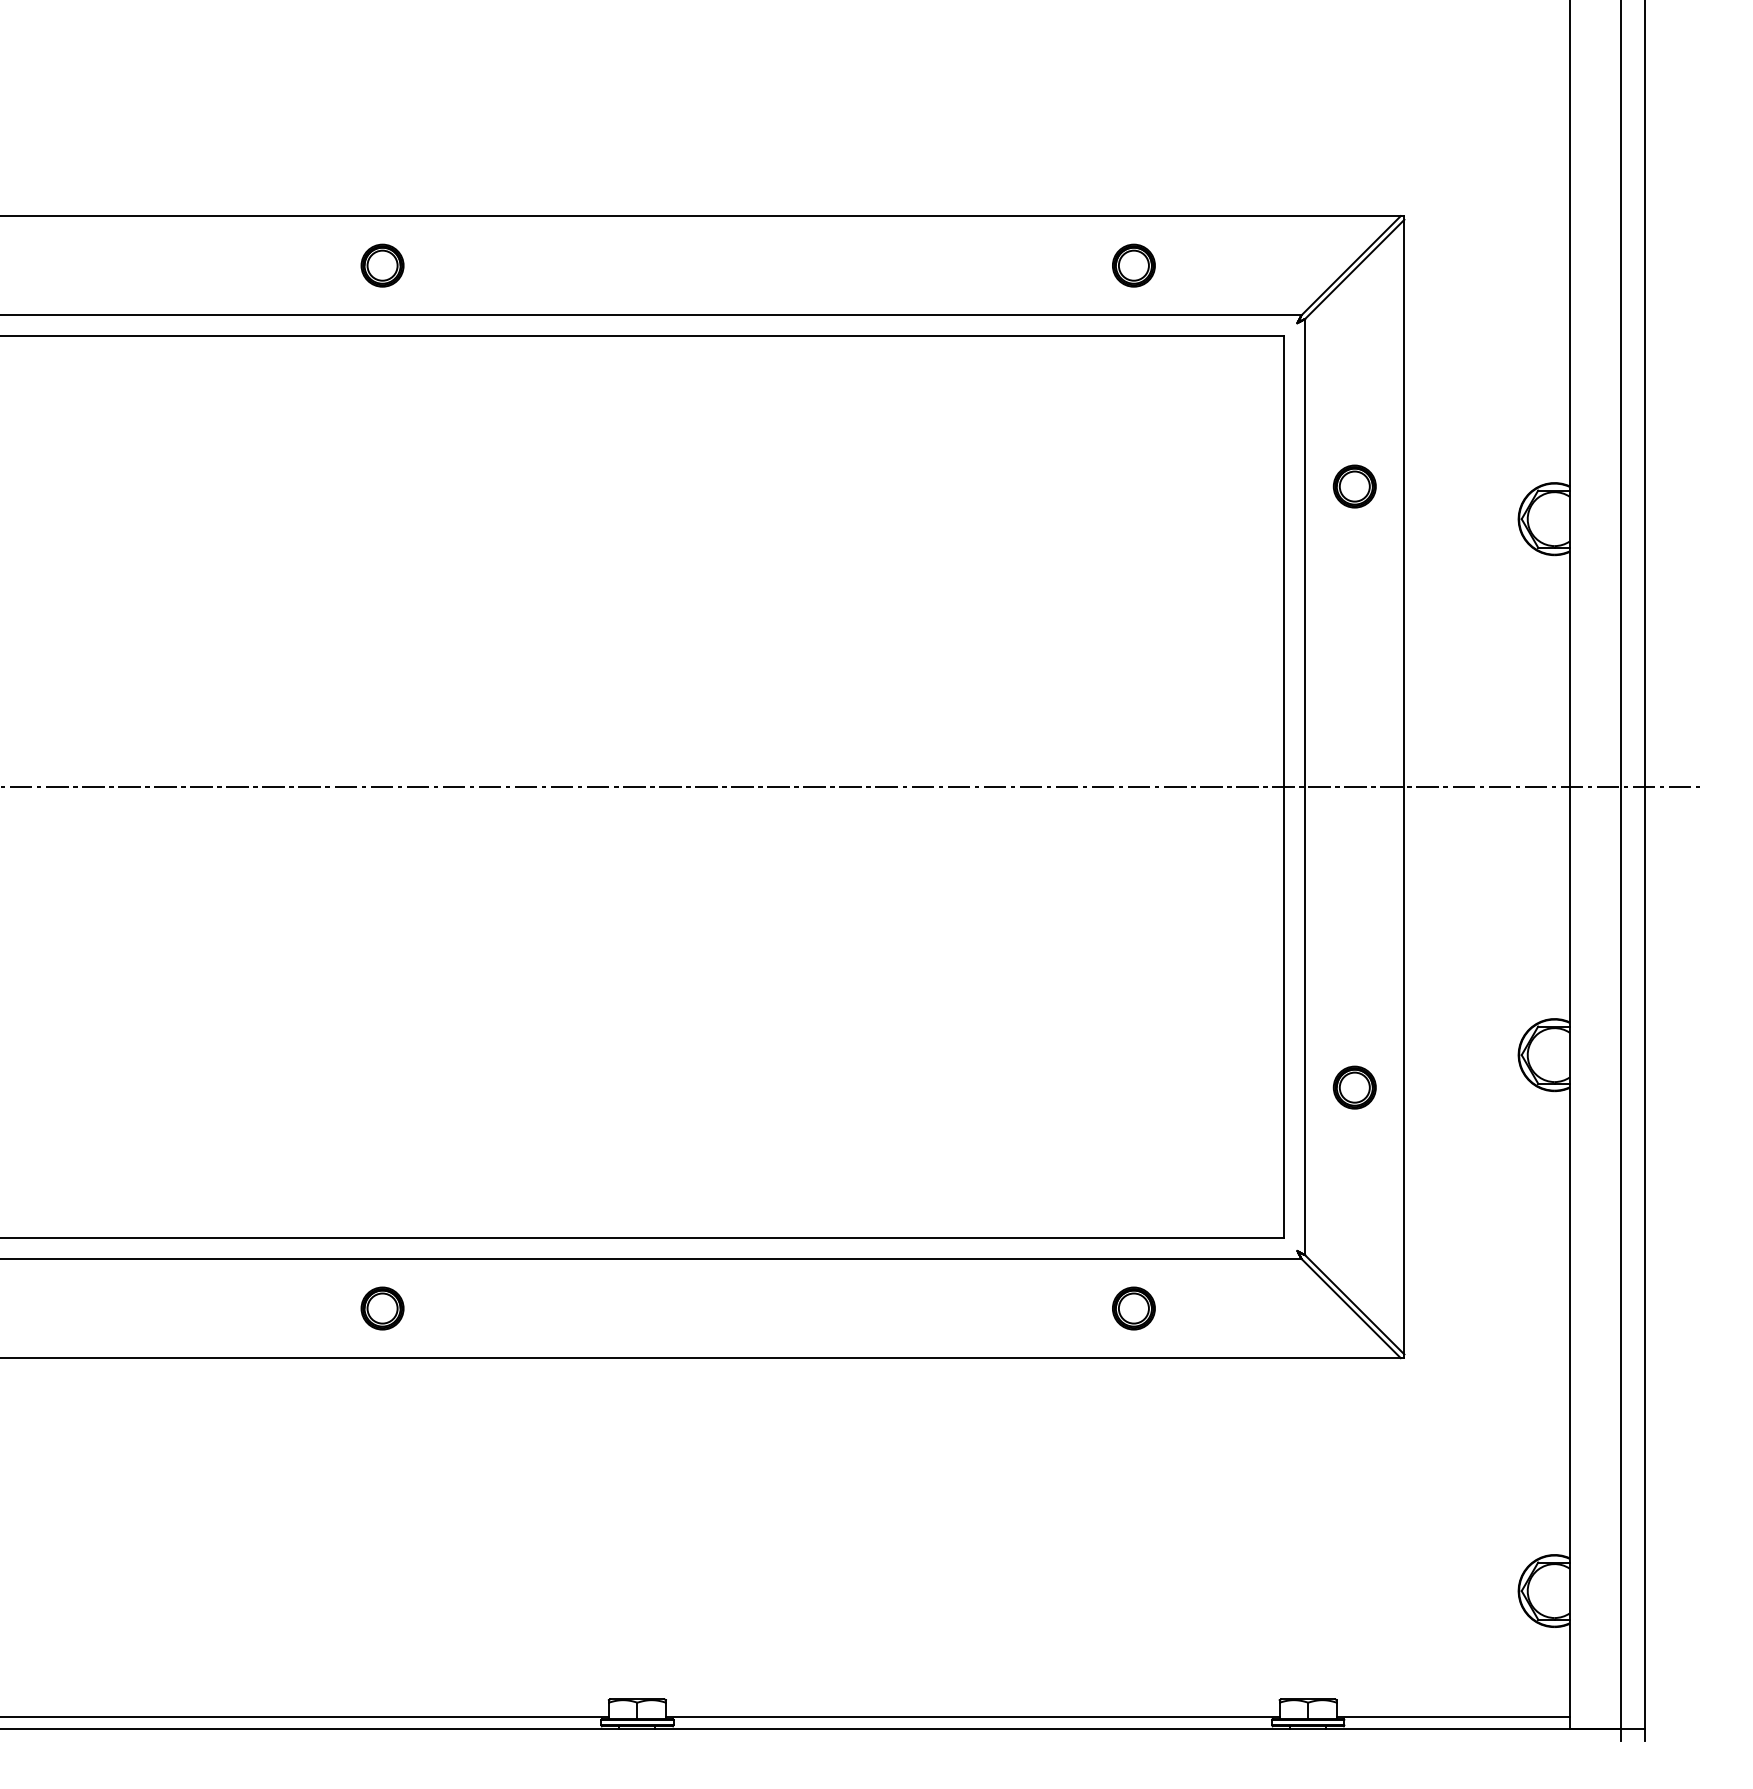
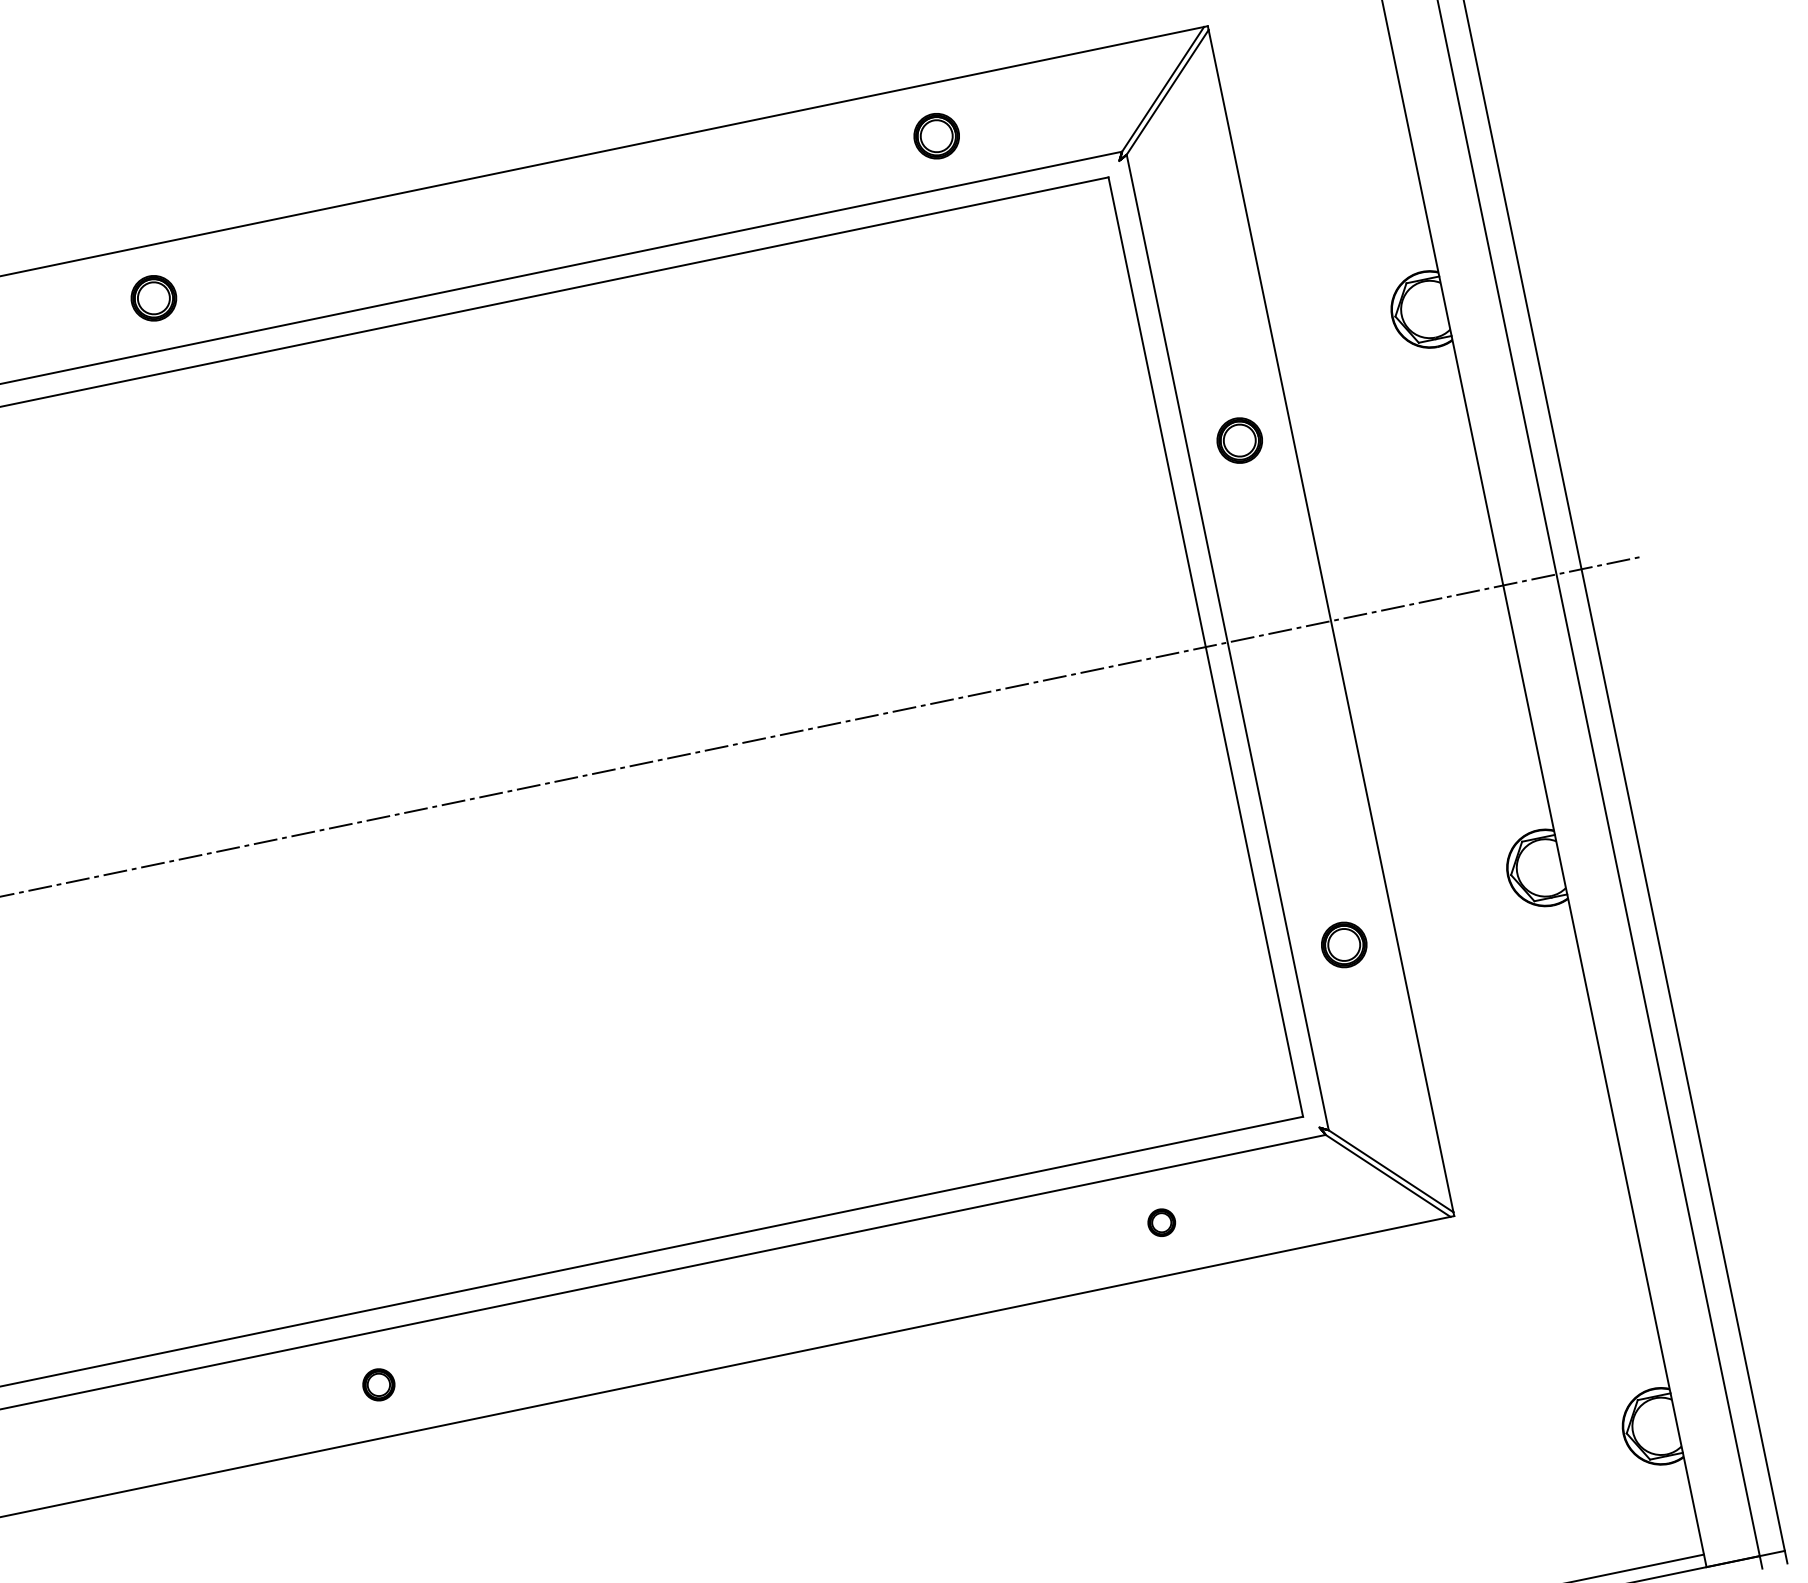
part: (1354, 486) -> (1239, 440), moved
part: (382, 1308) -> (378, 1384), size x0.7
part: (1133, 1308) -> (1161, 1222), size x0.6

